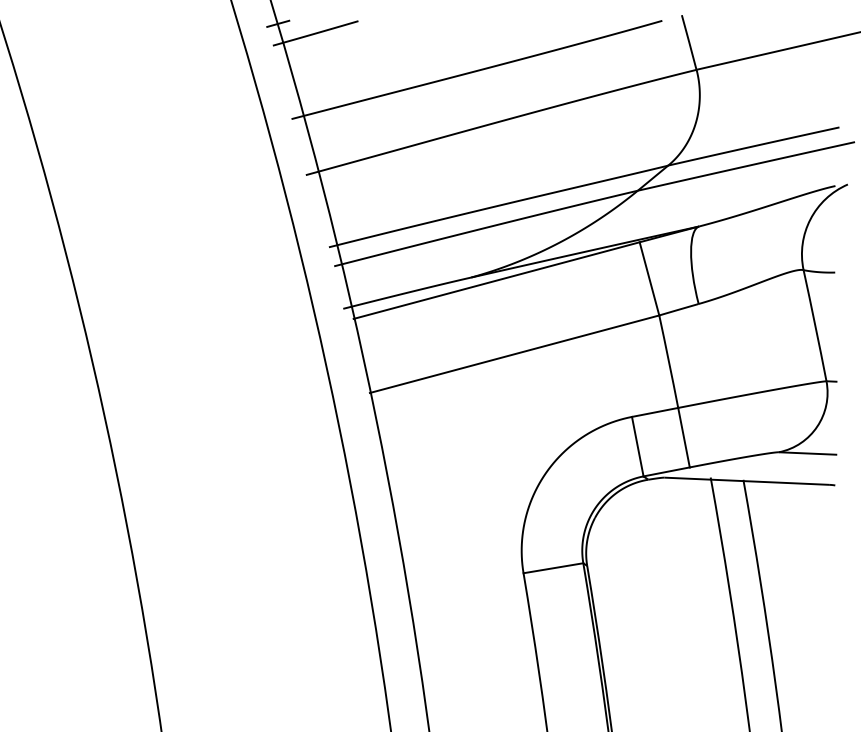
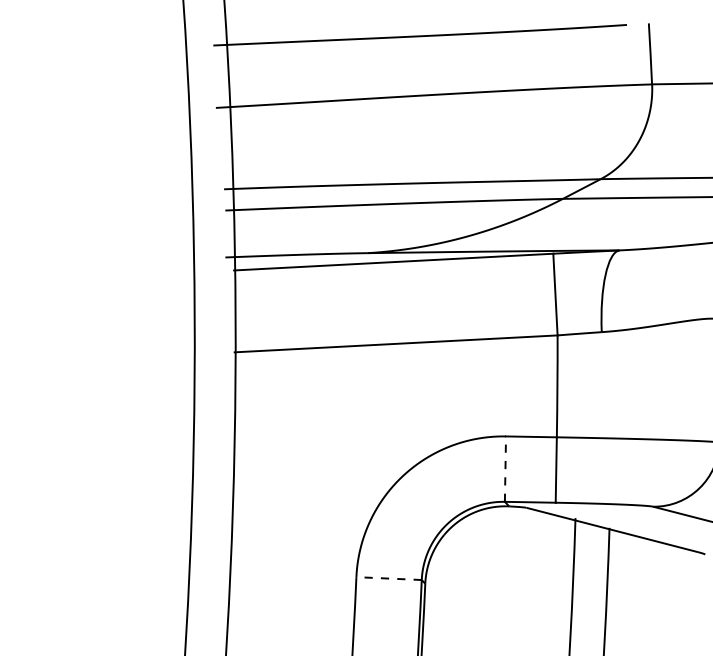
line: (637, 446) -> (505, 468), solid -> dashed
line: (552, 568) -> (388, 578), solid -> dashed

